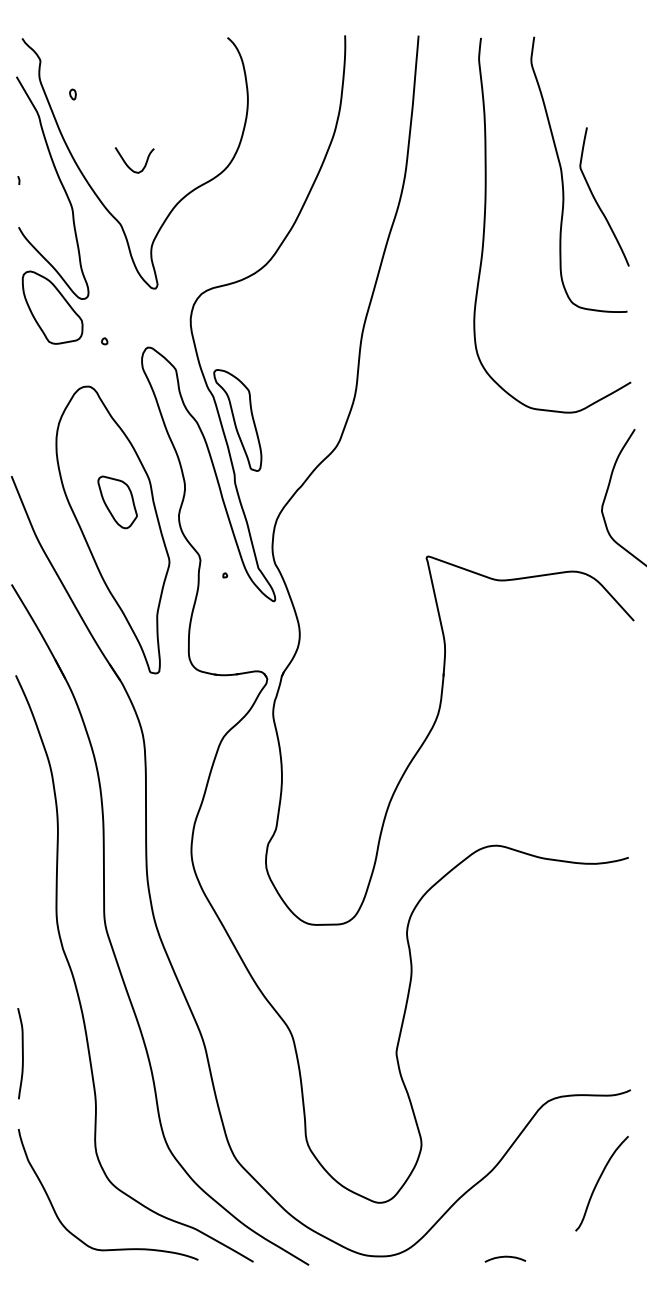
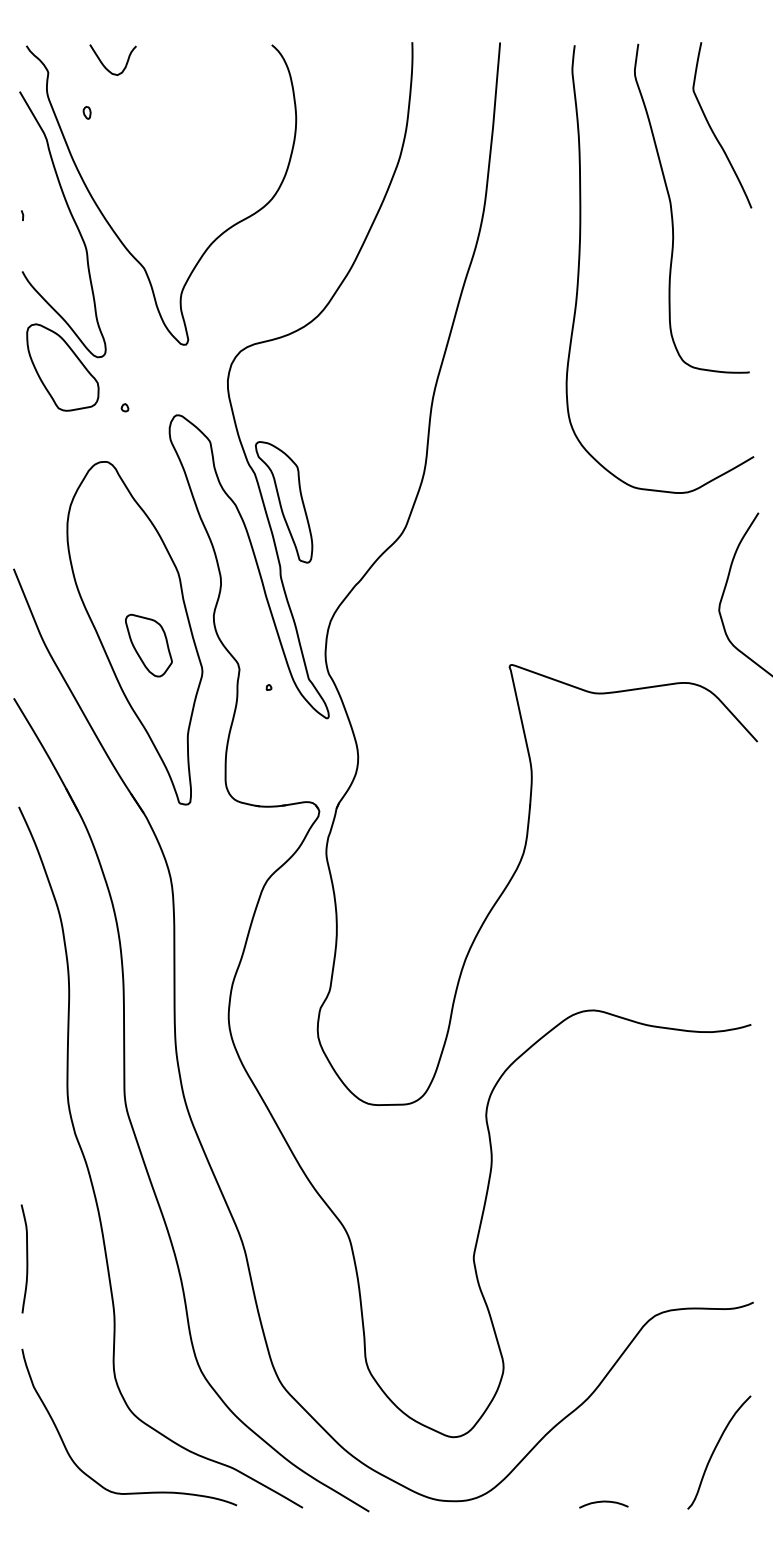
curve: (128, 165) -> (105, 66), moved
curve: (597, 201) -> (713, 130), moved
part: (117, 502) -> (148, 645), moved
curve: (598, 1182) -> (715, 1451), moved

